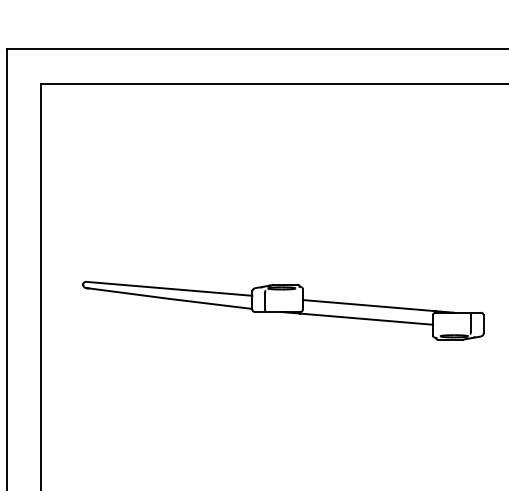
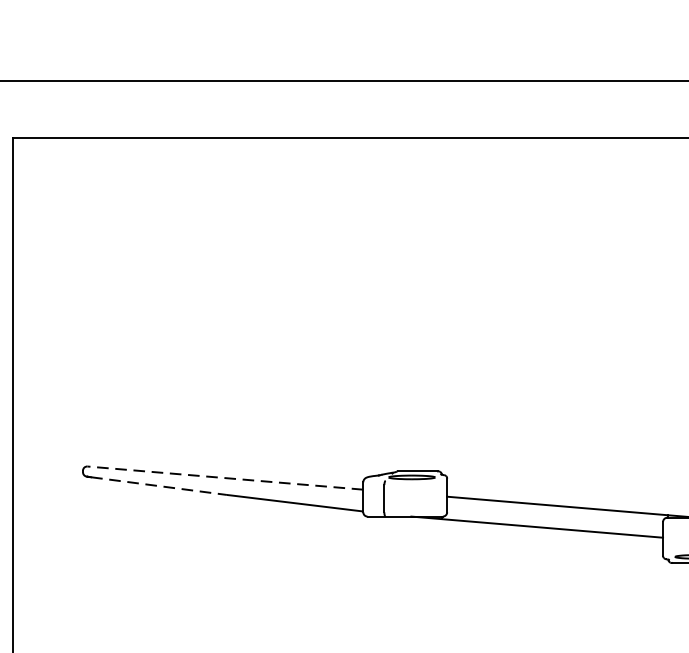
line: (168, 288) -> (224, 477), solid -> dashed
line: (129, 293) -> (159, 485), solid -> dashed

